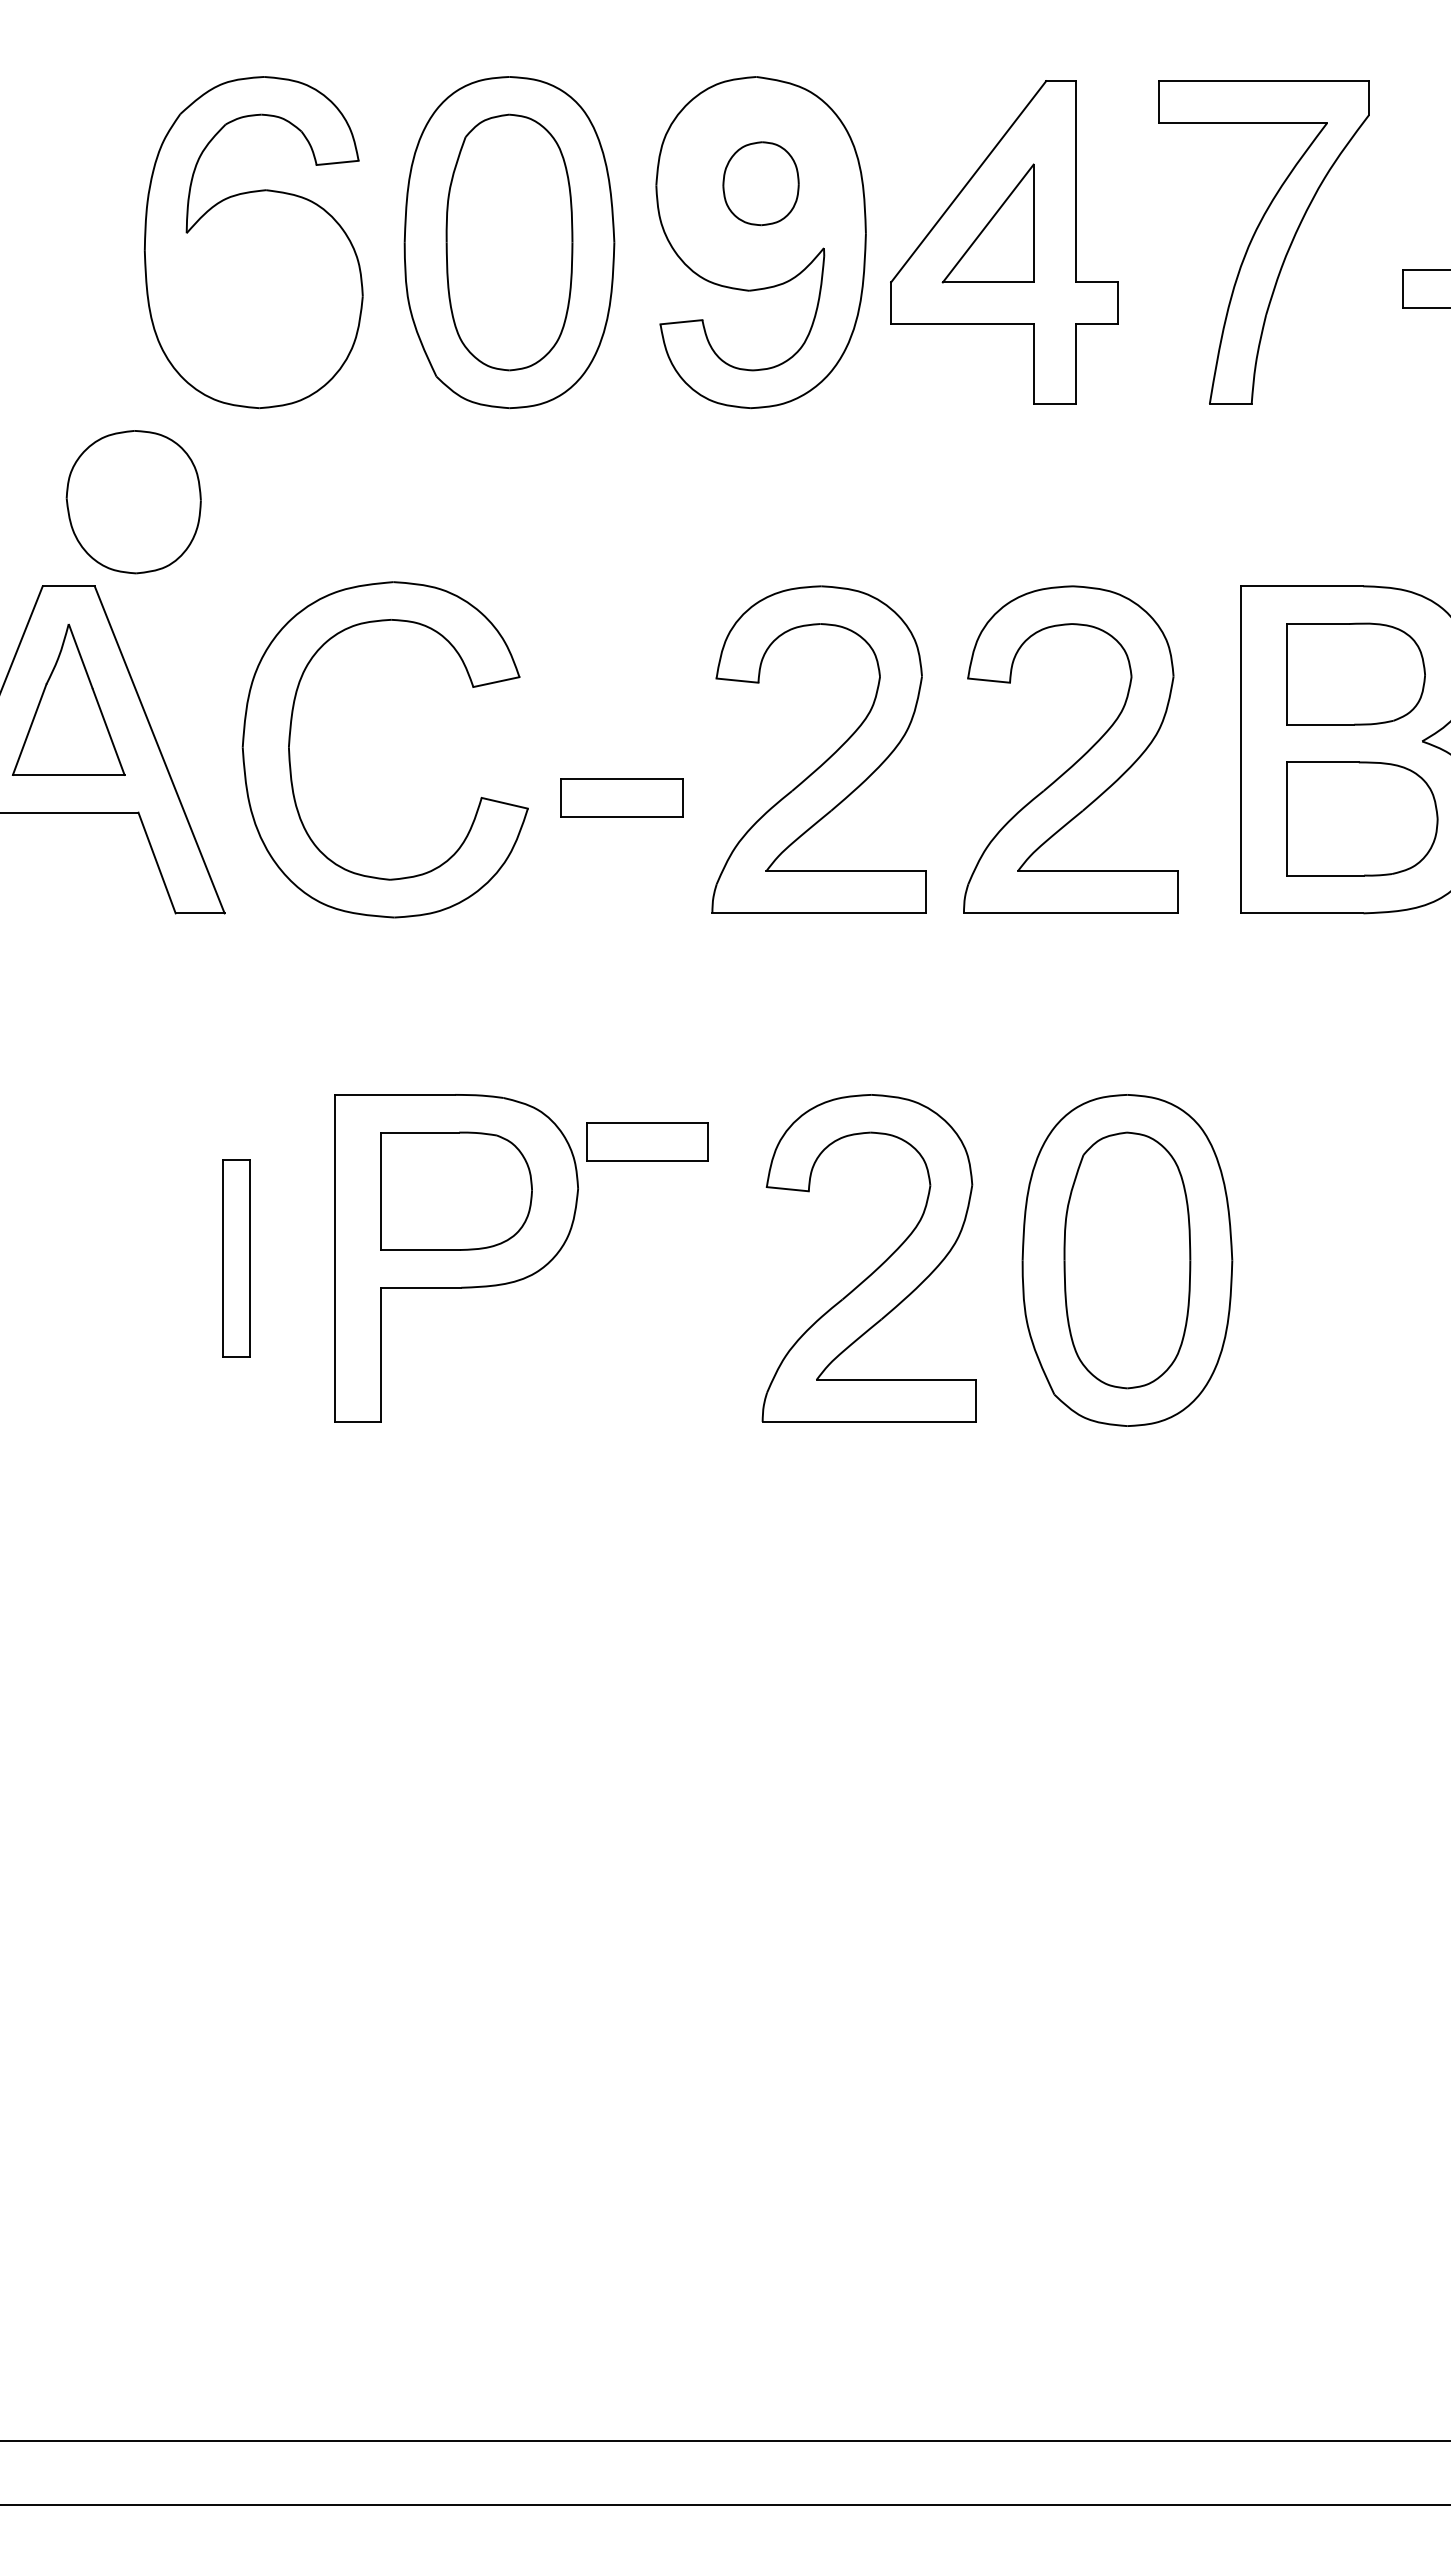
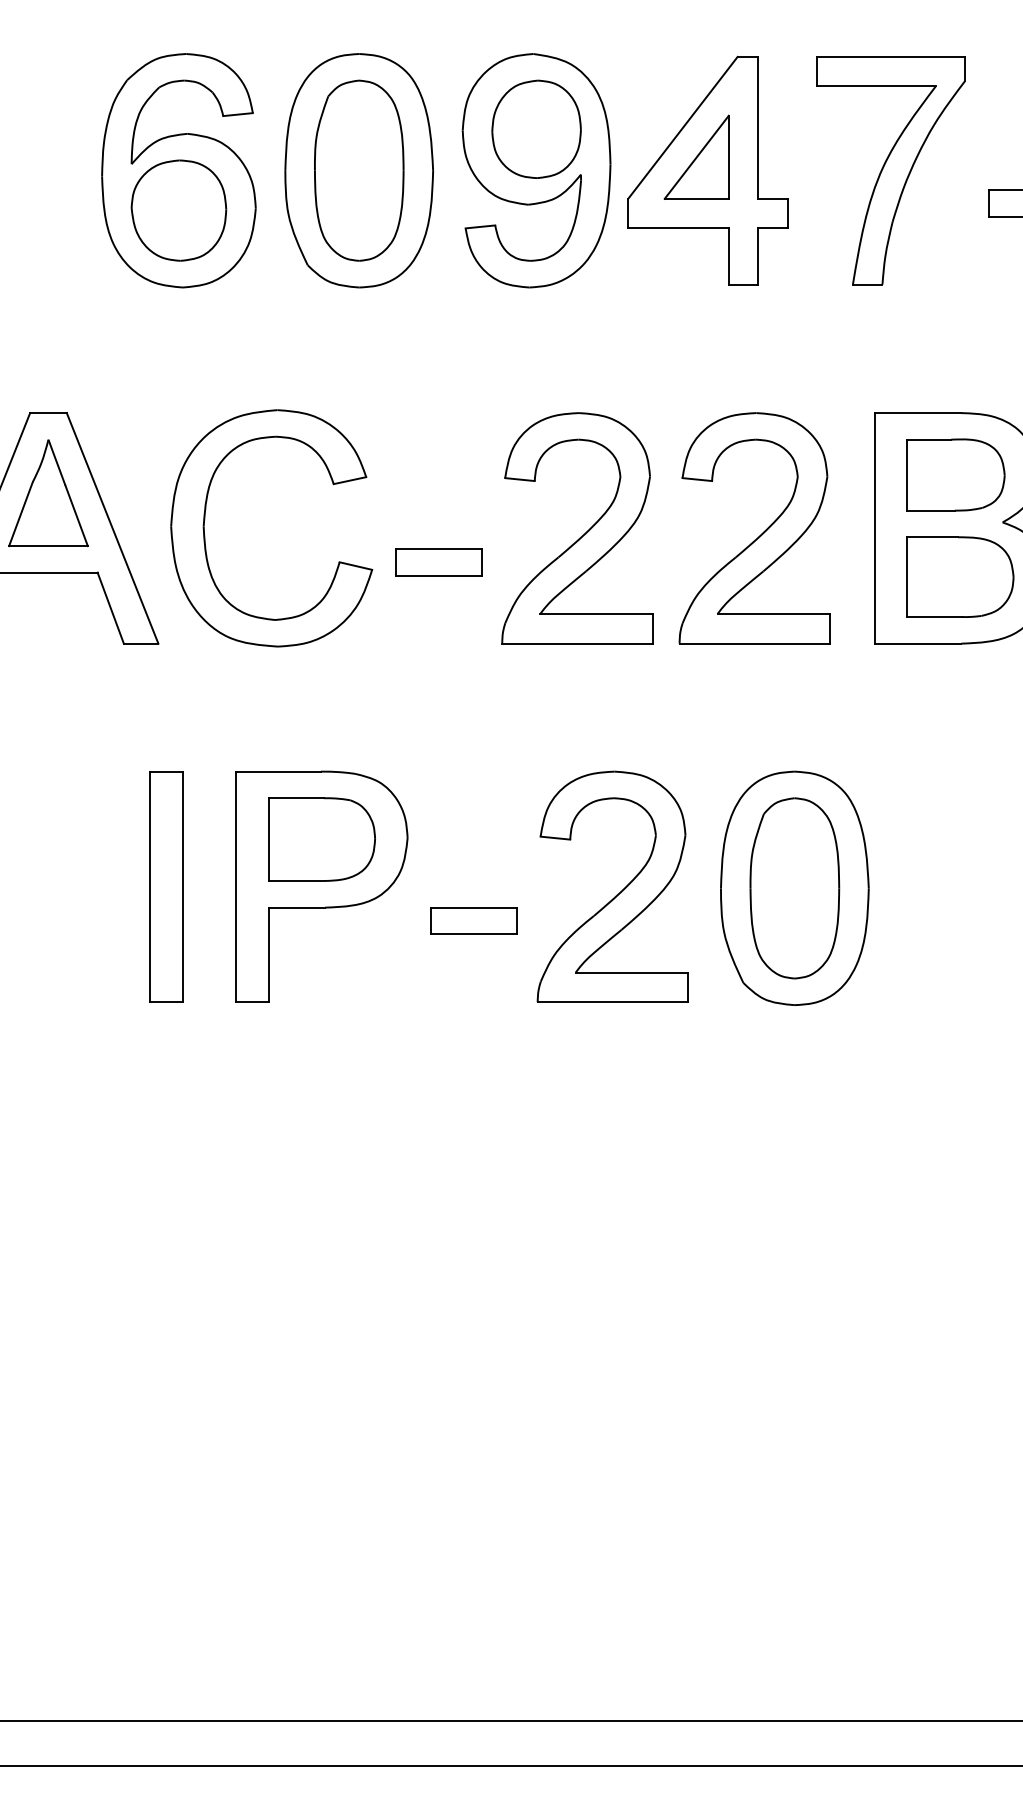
part: (760, 183) -> (536, 129), size x1.67
part: (133, 502) -> (178, 210), moved
part: (647, 1141) -> (474, 920), moved
part: (236, 1258) -> (166, 886), size x1.67

